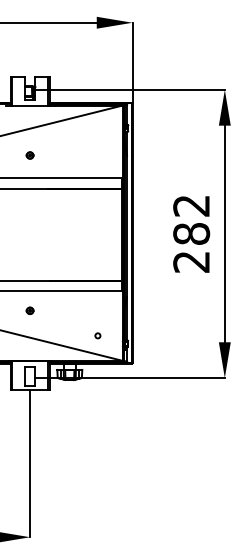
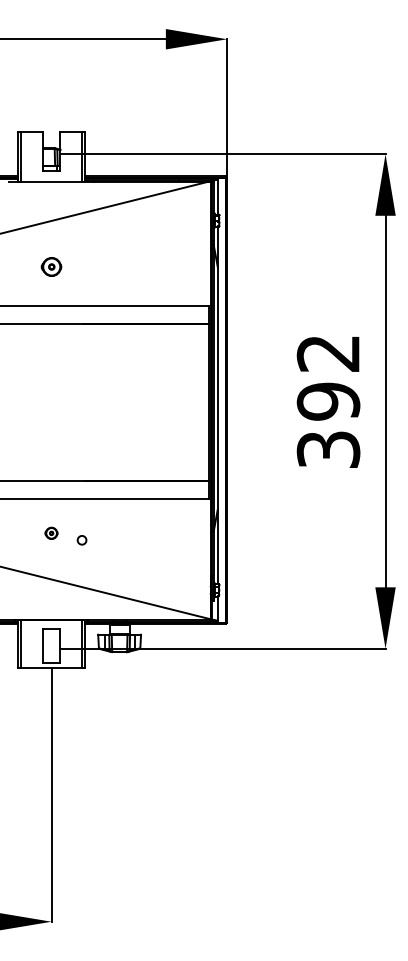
part: (29, 155) -> (50, 266), size x1.6
text: (191, 247) -> (328, 424), 282 -> 392
circle: (97, 335) -> (81, 539), moved

